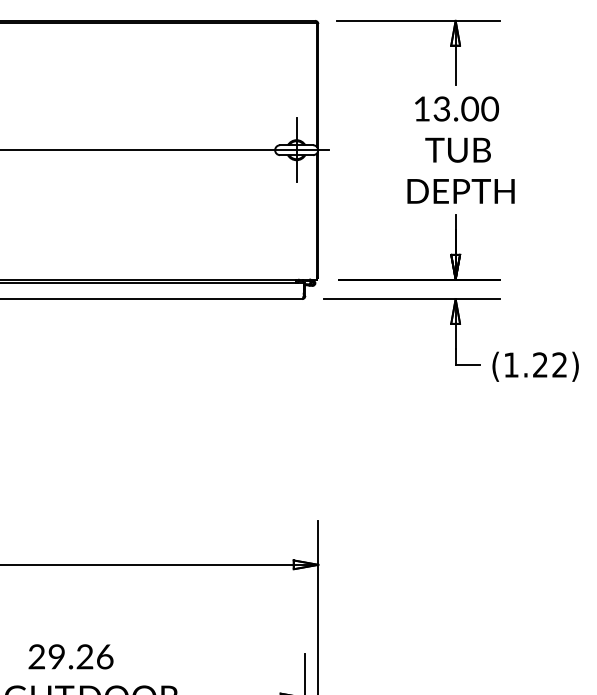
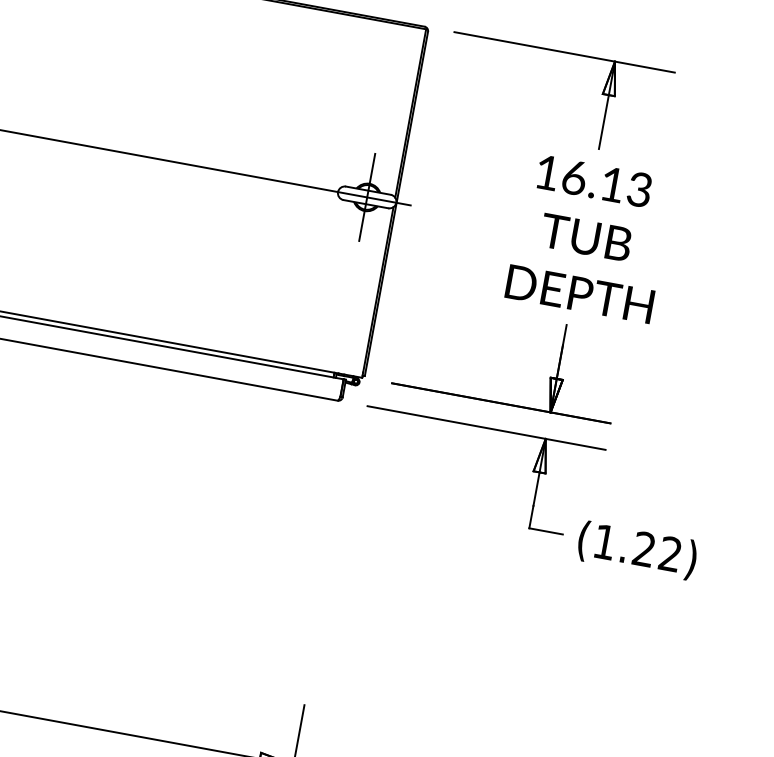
text: (466, 108) -> (607, 183), 13.00 -> 16.13

